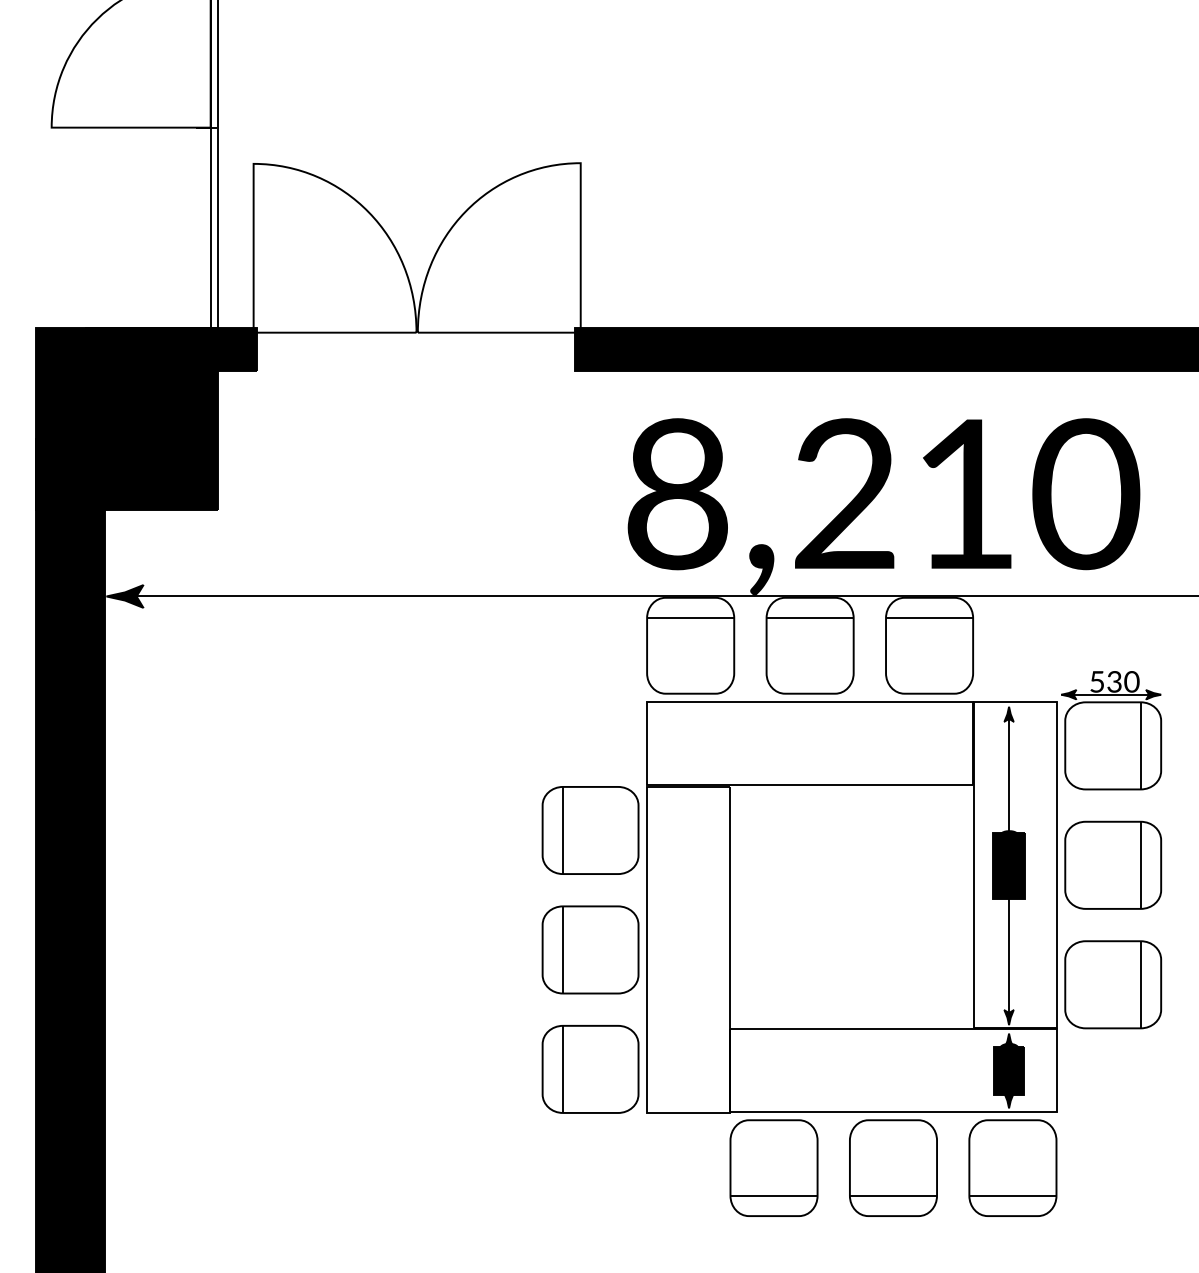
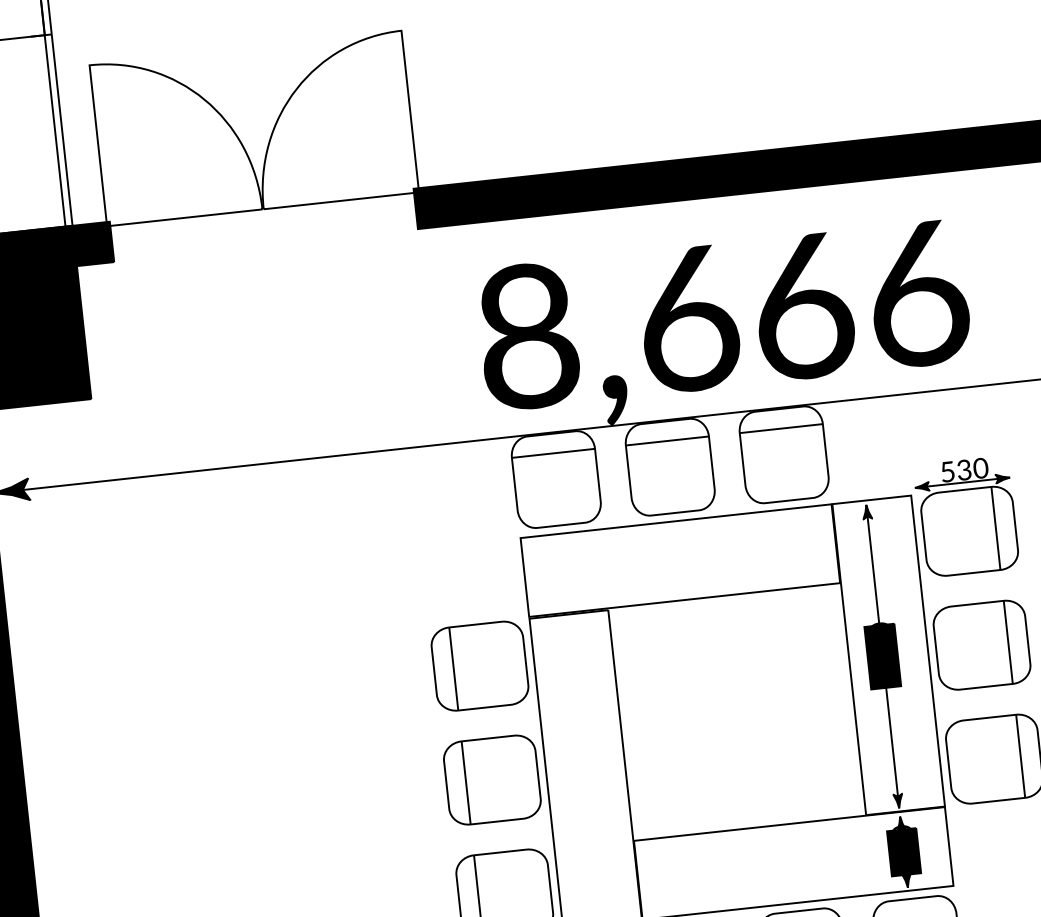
text: (967, 494) -> (804, 306), 8,210 -> 8,666

